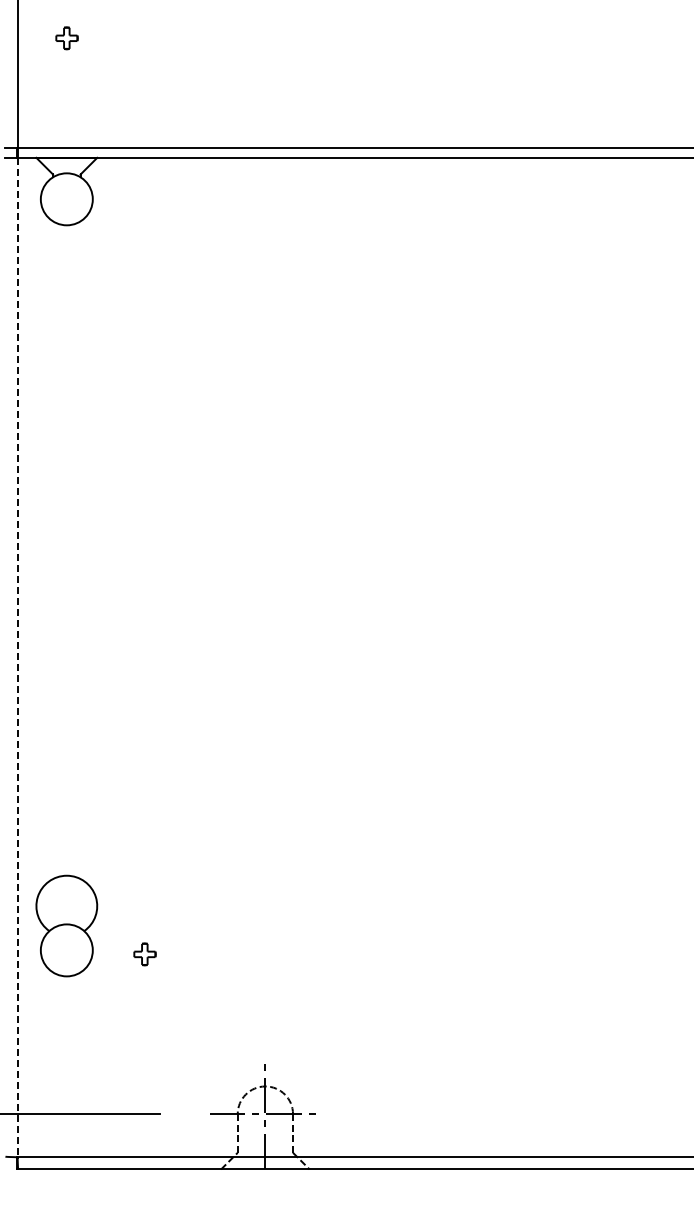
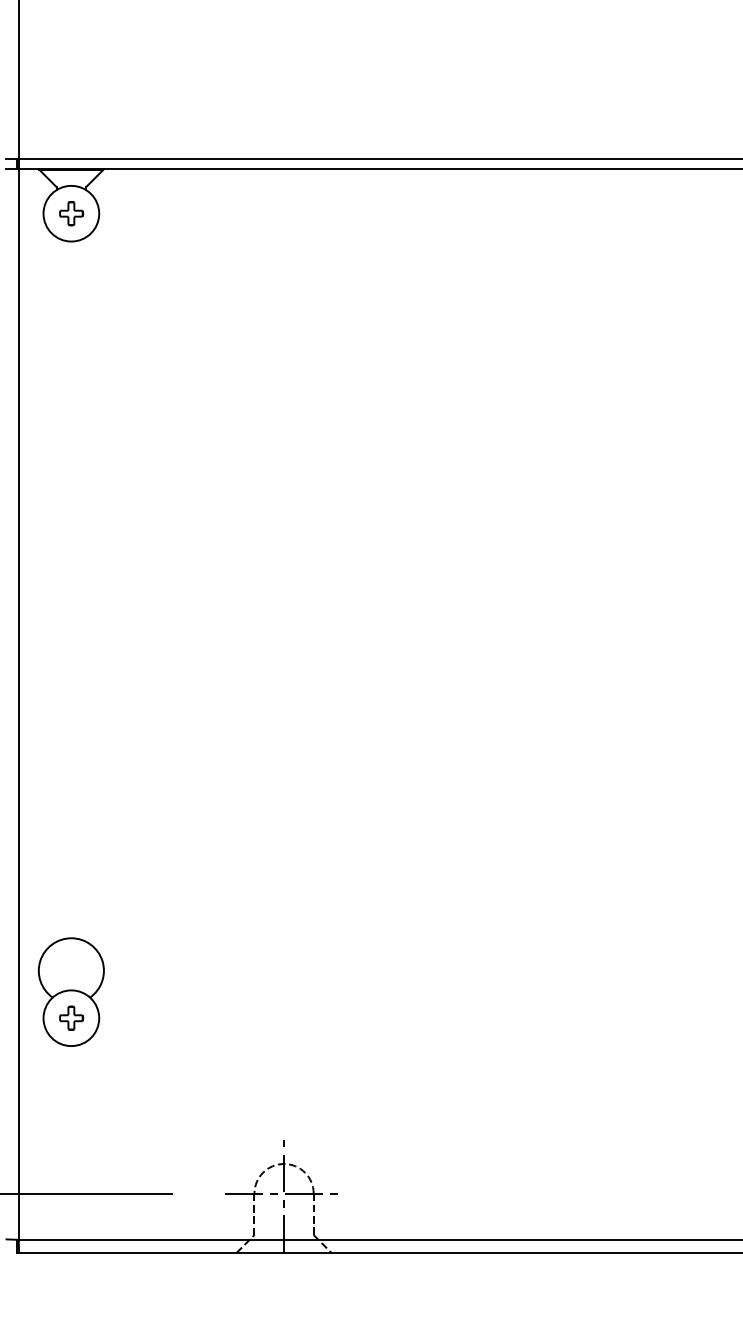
part: (66, 38) -> (71, 213), moved
line: (17, 657) -> (18, 704), dashed -> solid
part: (144, 954) -> (71, 1018), moved

